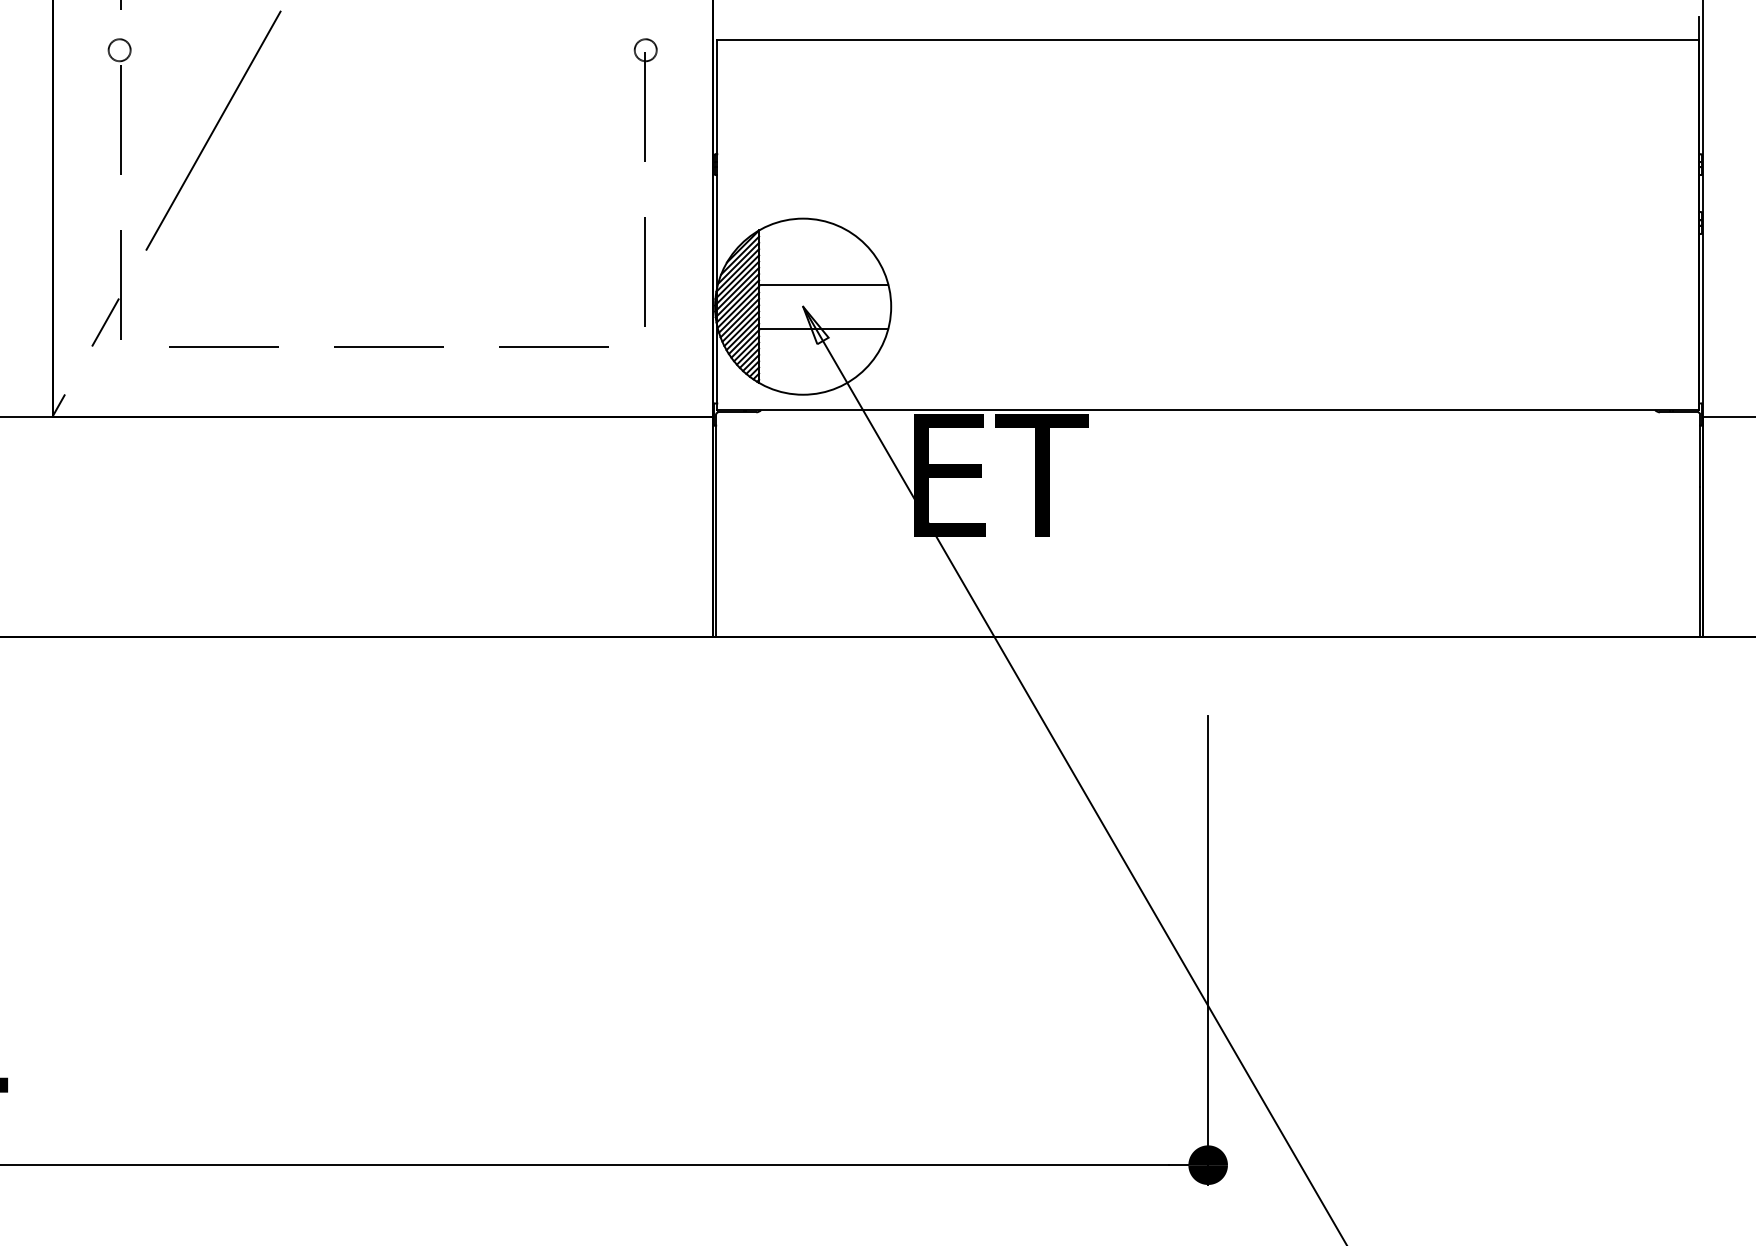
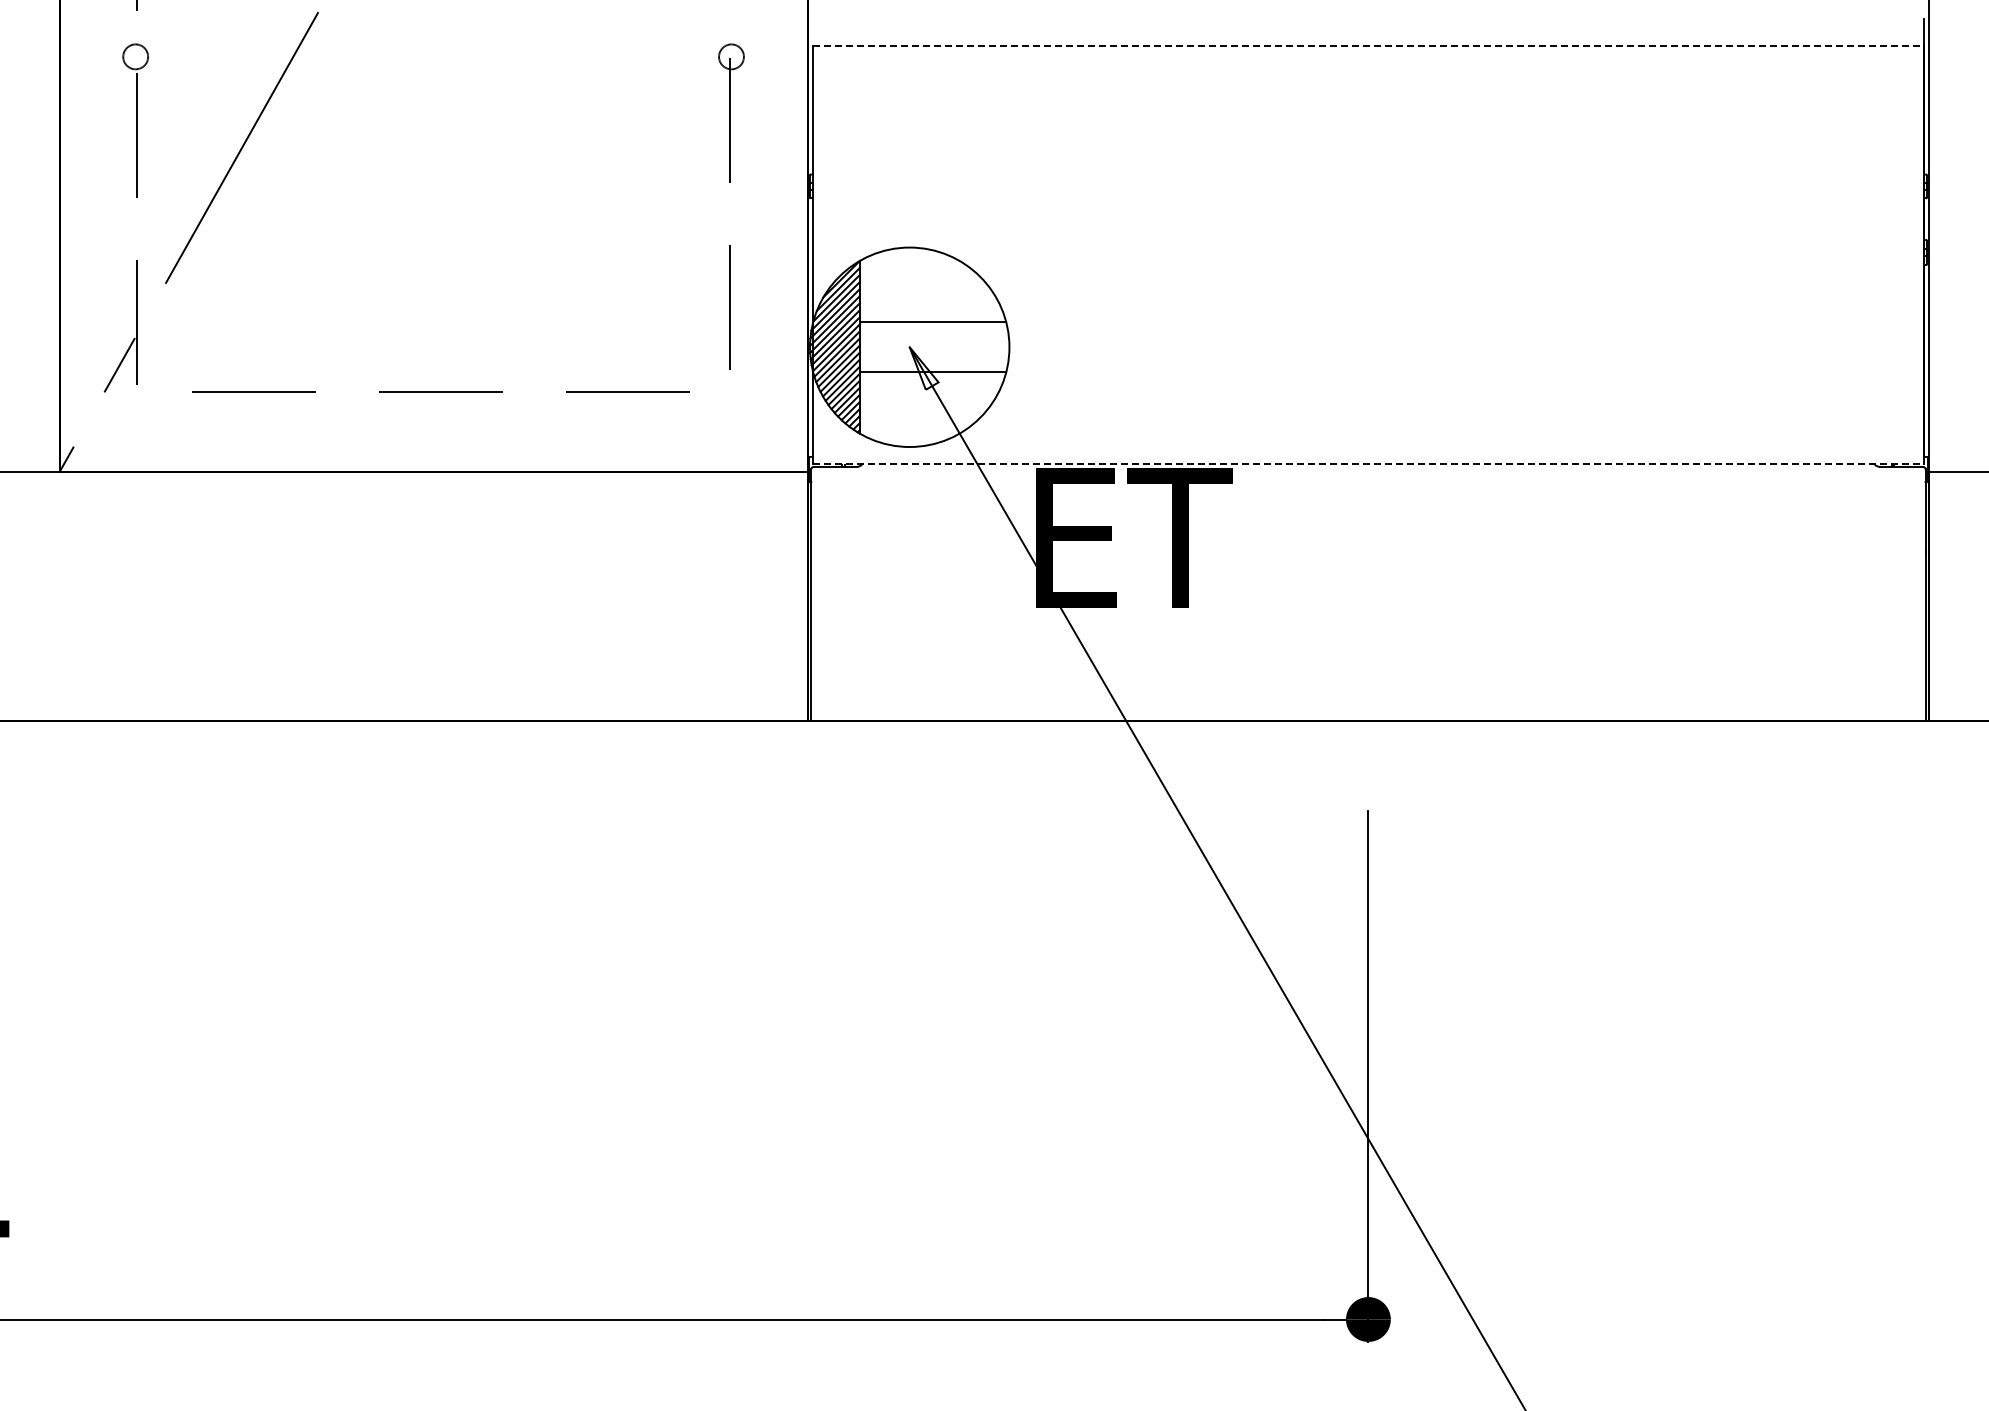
line: (1208, 40) -> (1368, 45), solid -> dashed
line: (1208, 410) -> (1368, 464), solid -> dashed

